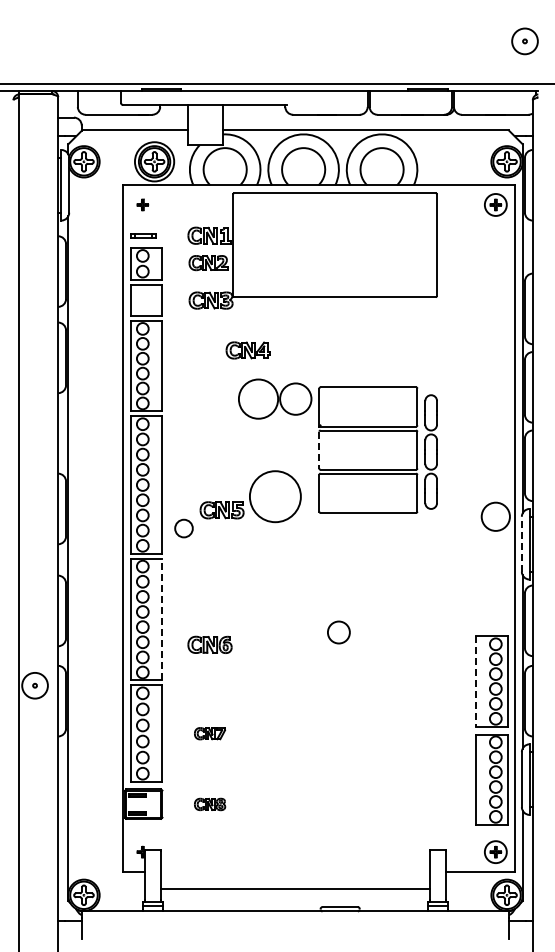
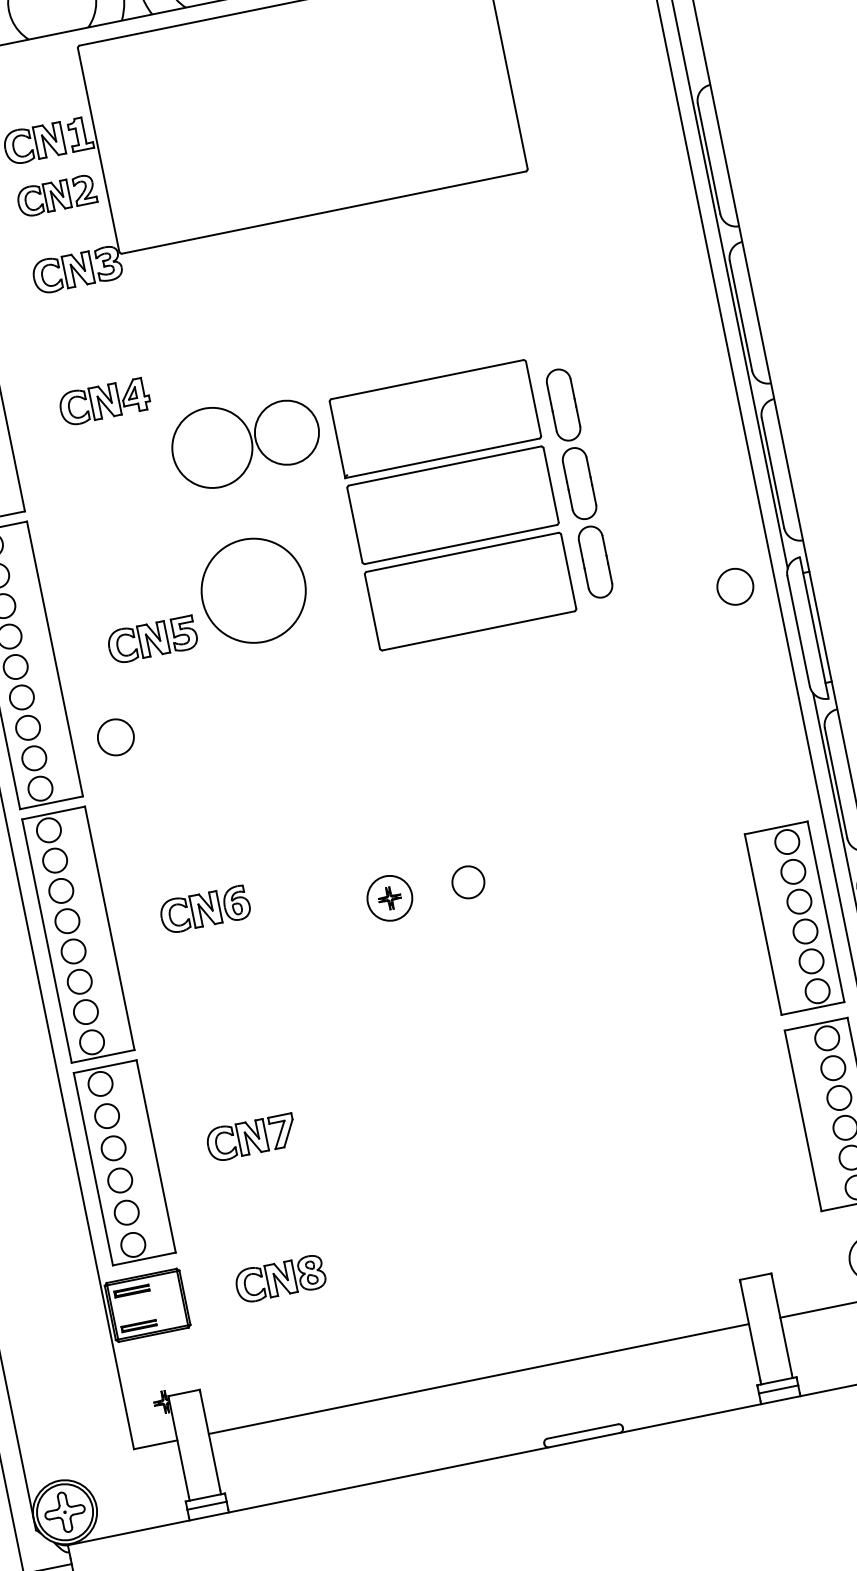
part: (247, 350) -> (102, 402), moved
line: (319, 450) -> (355, 525), dashed -> solid
part: (250, 496) -> (203, 600), moved
circle: (495, 516) -> (734, 586), size x0.62
line: (521, 543) -> (797, 629), dashed -> solid
line: (162, 619) -> (109, 928), dashed -> solid
part: (299, 632) -> (389, 898), added
circle: (338, 632) -> (467, 882), size x0.71
part: (209, 644) -> (203, 909), moved
line: (476, 682) -> (764, 926), dashed -> solid
part: (209, 733) -> (250, 1137), size x1.43
part: (209, 804) -> (279, 1279), size x1.43
line: (295, 888) -> (478, 1378), moved

